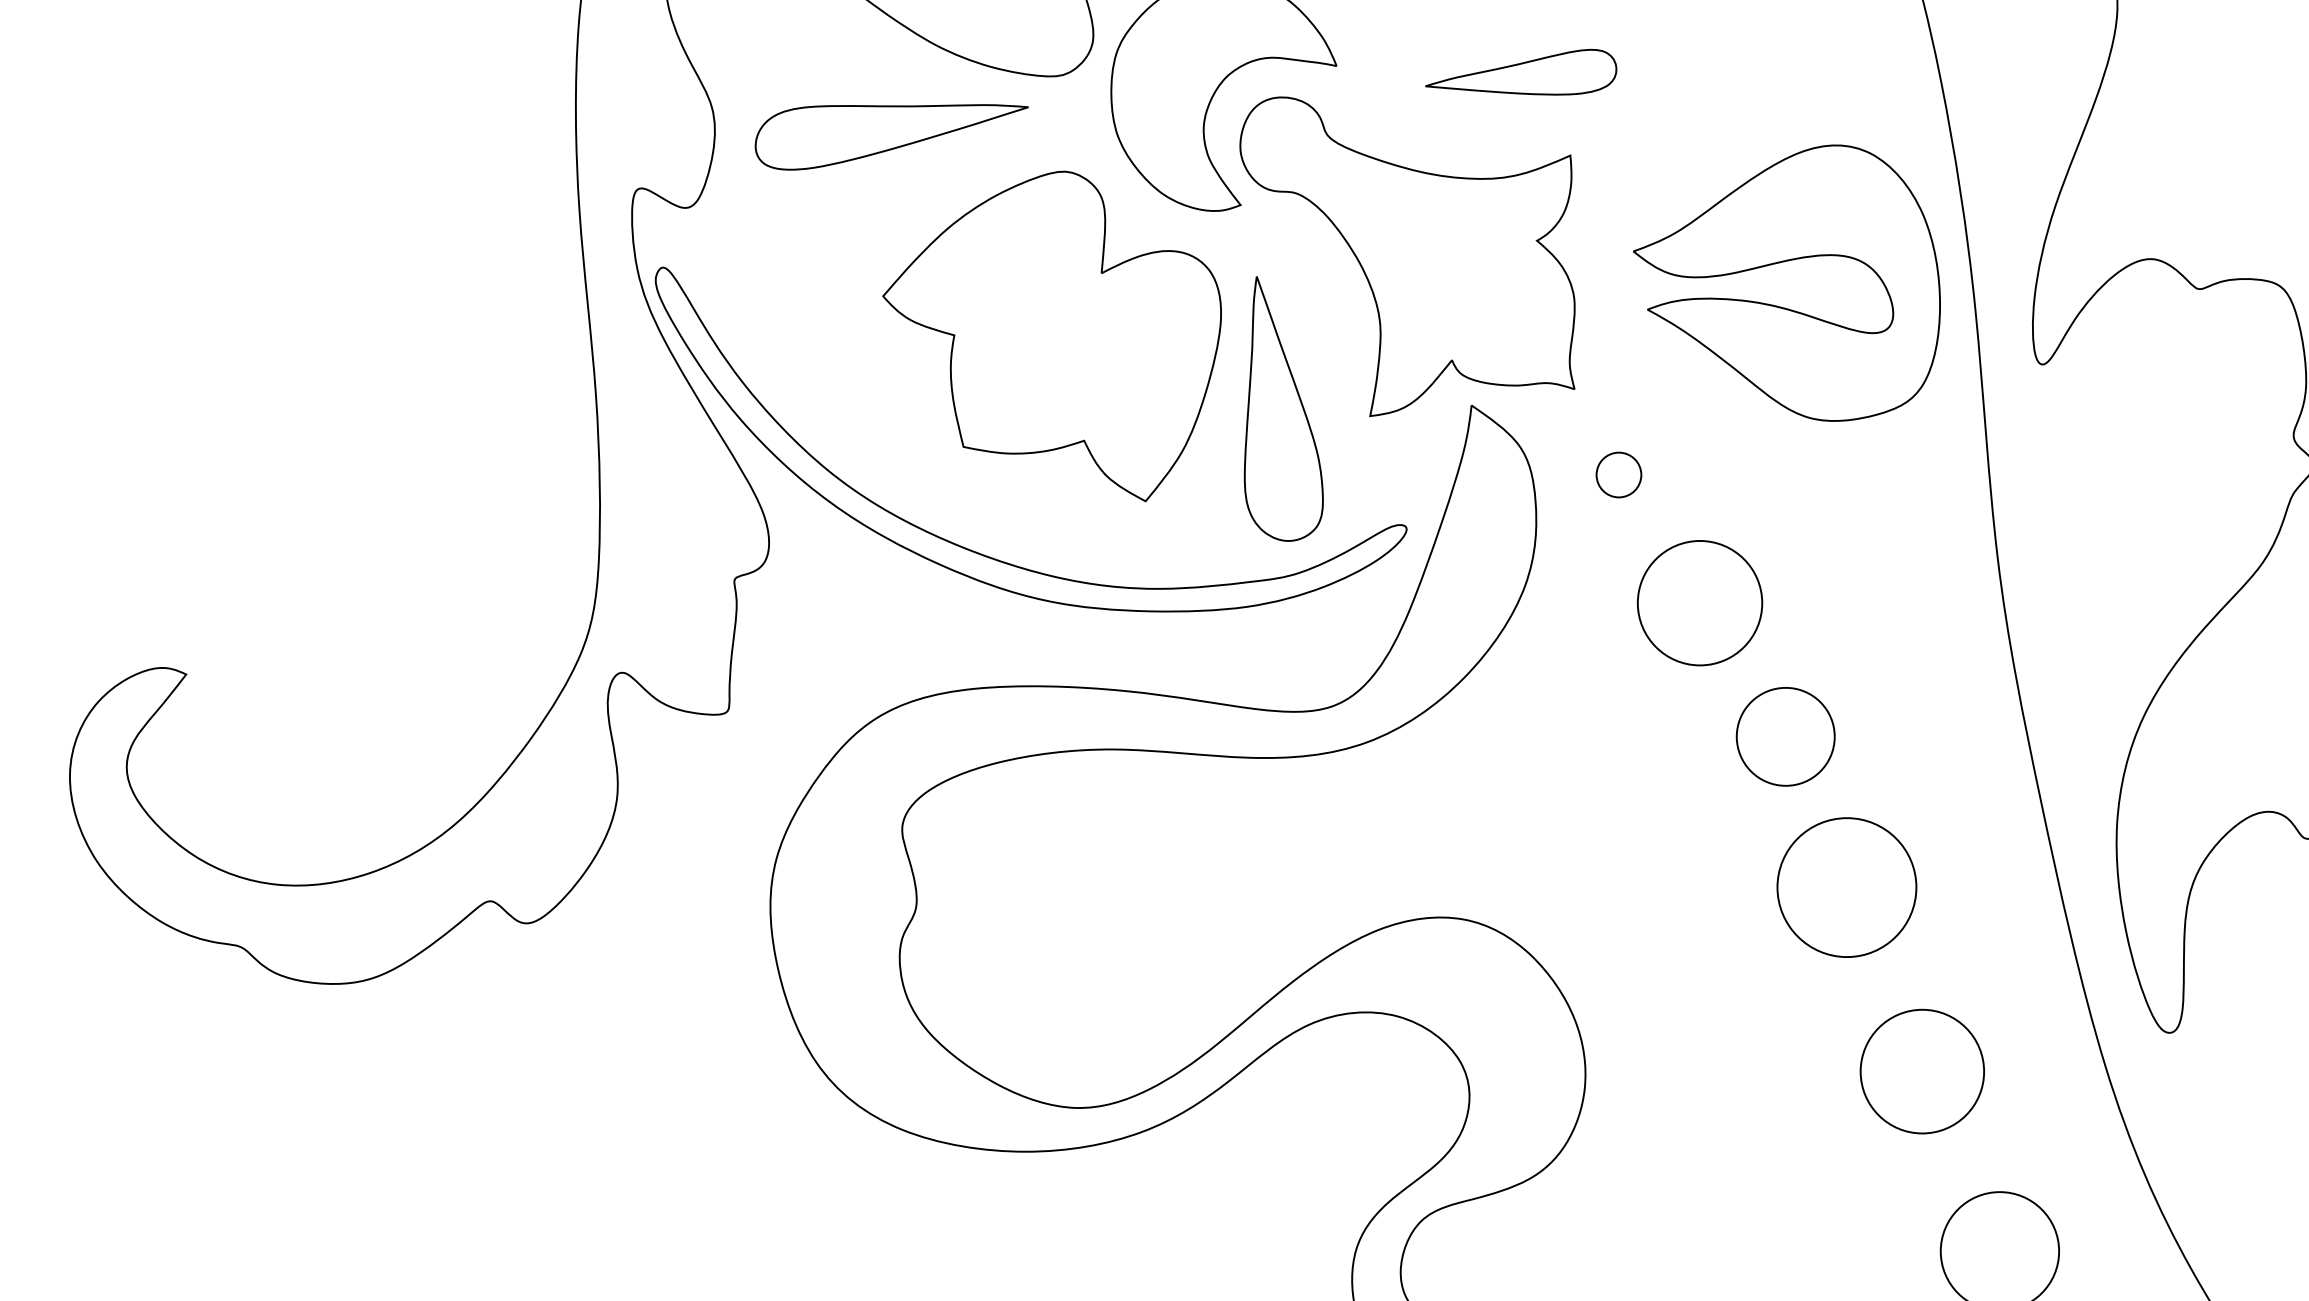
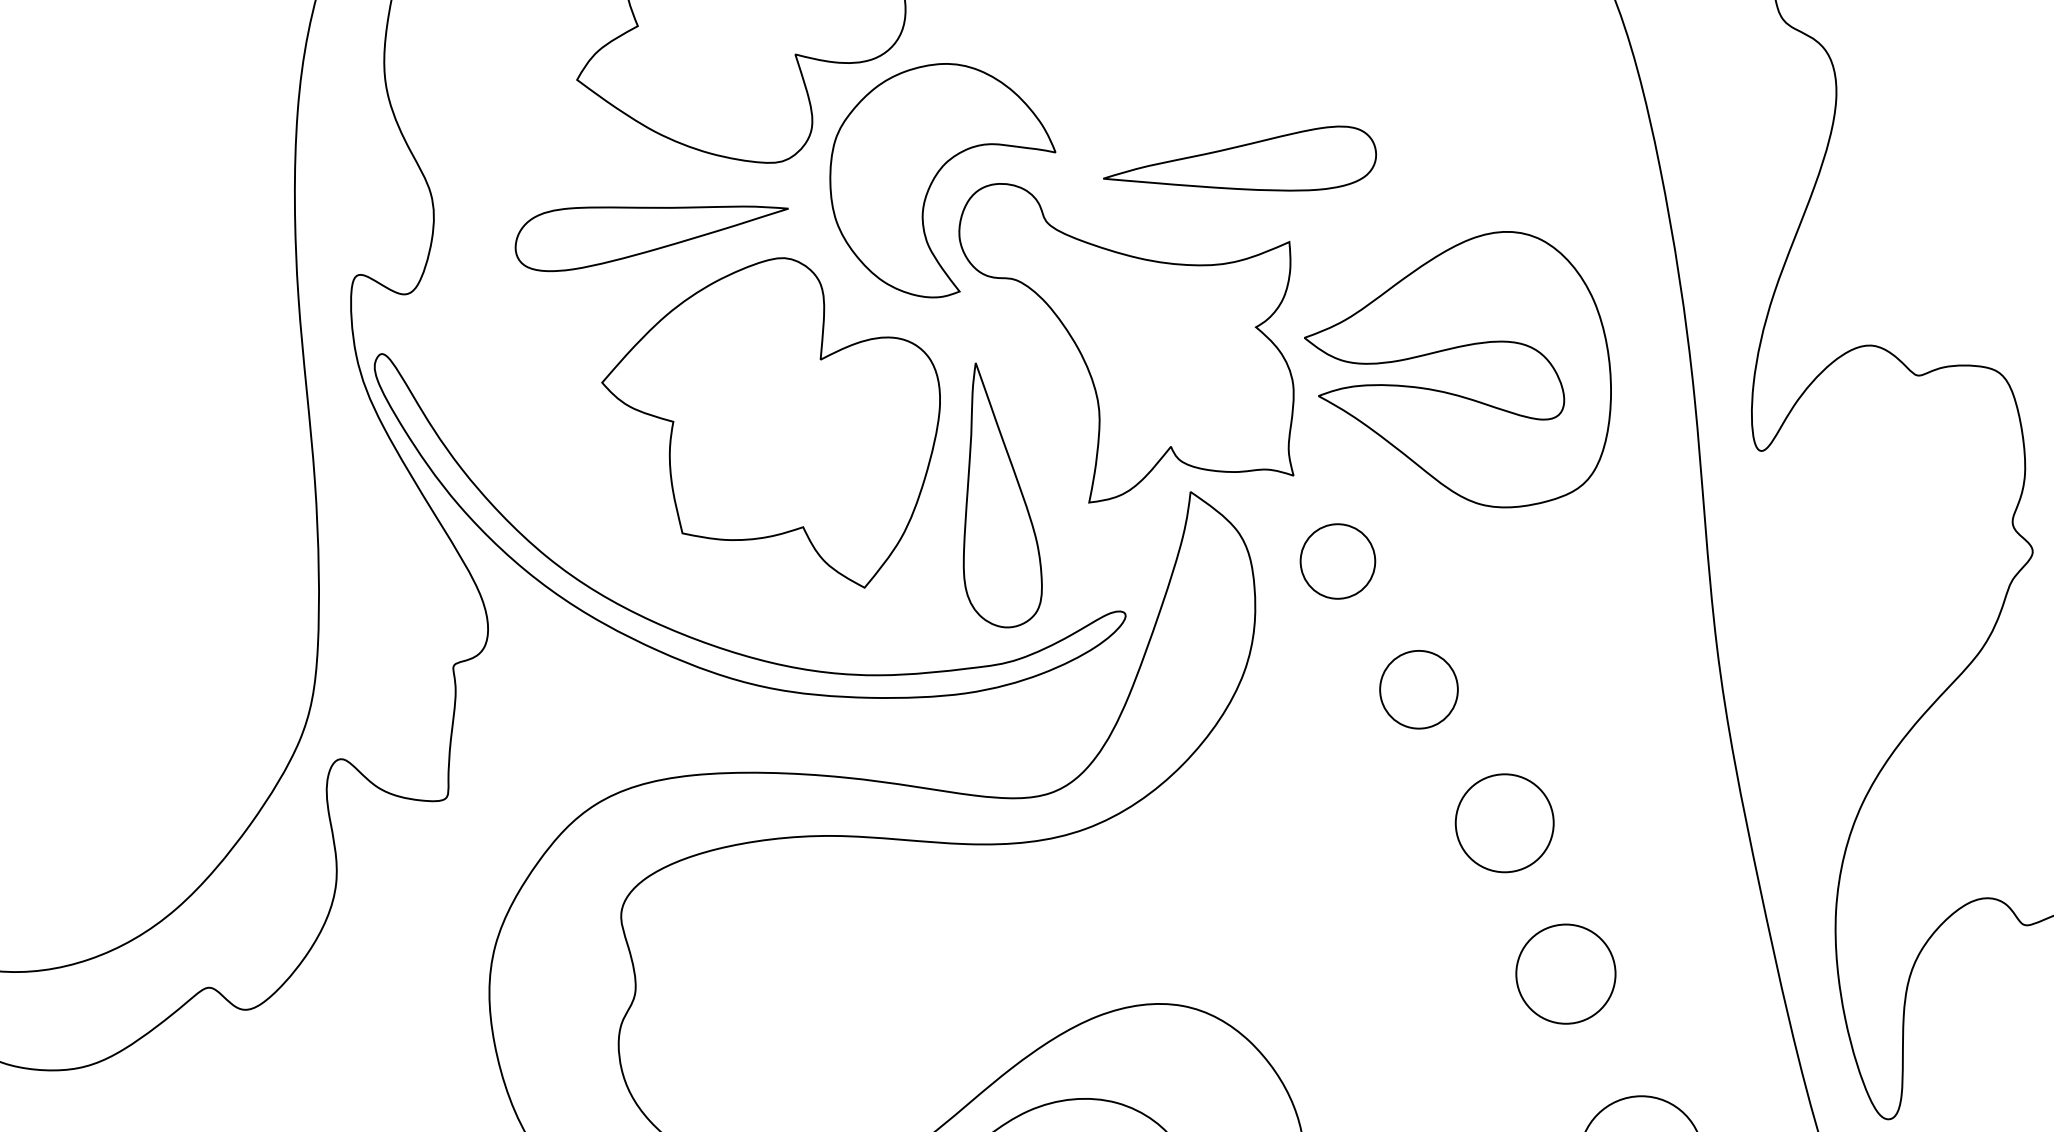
part: (1521, 72) -> (1240, 158), size x1.43
part: (891, 137) -> (651, 238), moved
part: (1780, 263) -> (1451, 349), moved
part: (1618, 474) -> (1337, 560), size x1.67
part: (1699, 603) -> (1418, 689), size x0.62
part: (1846, 887) -> (1565, 973), size x0.71

